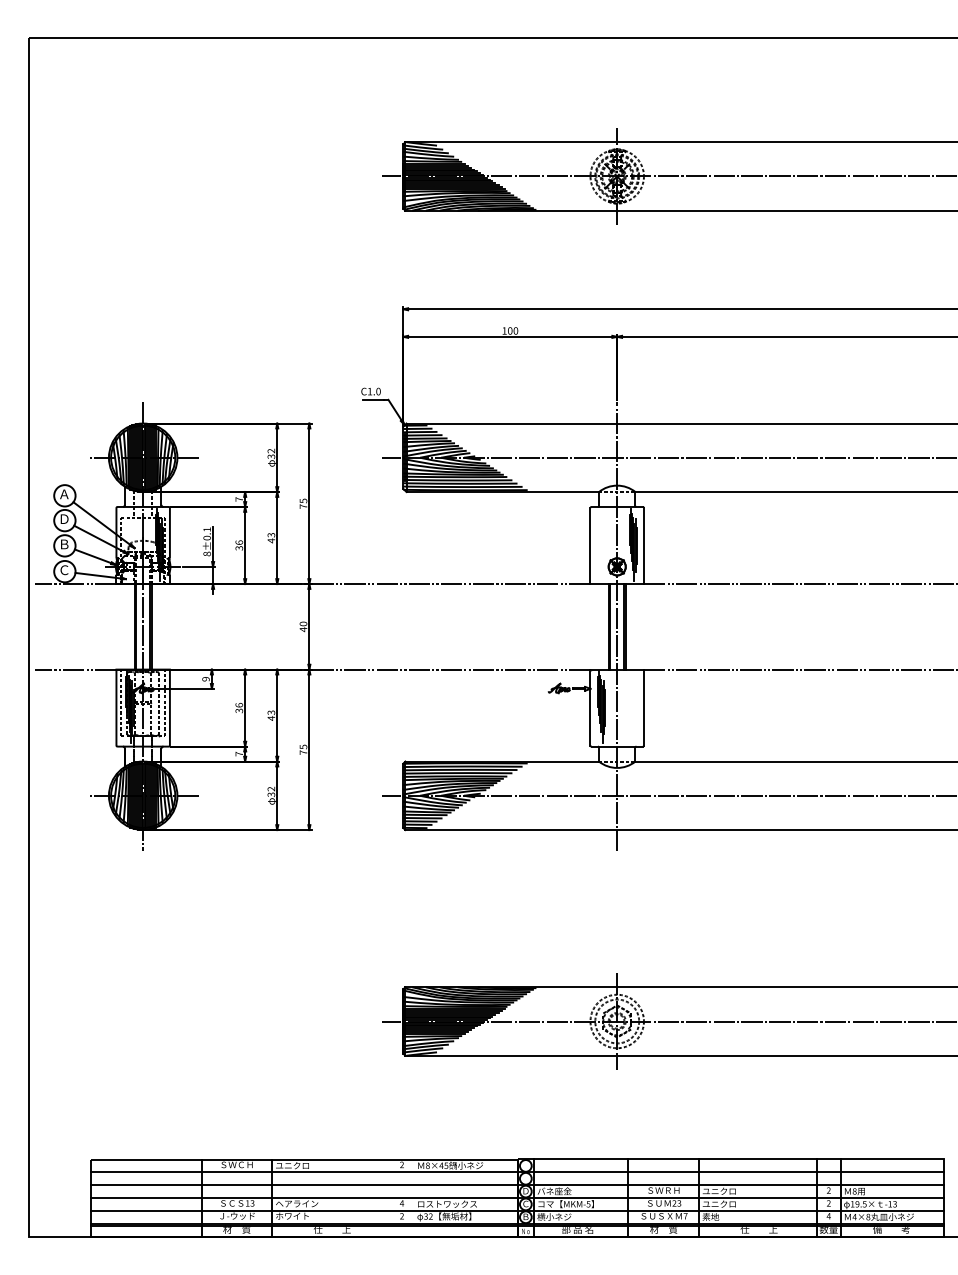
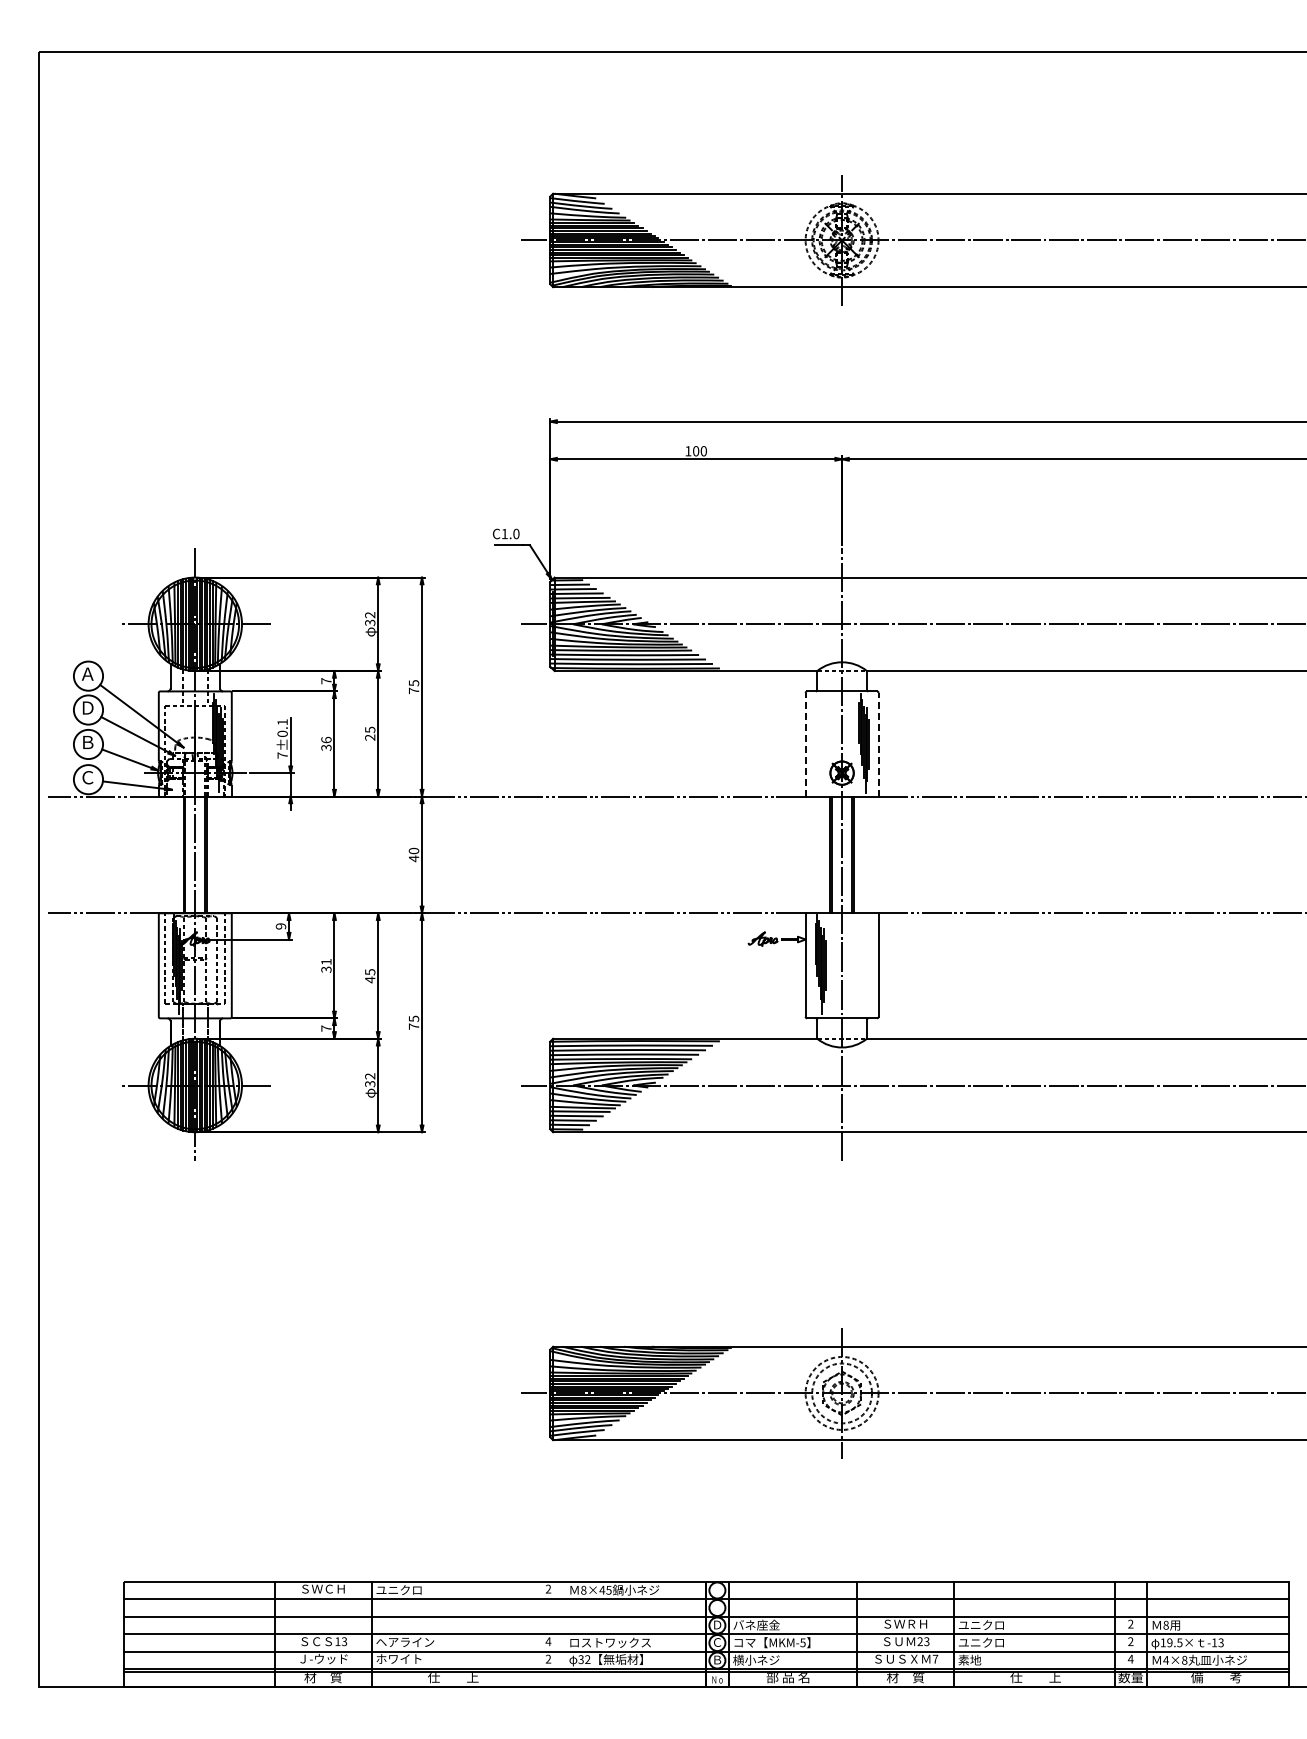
text: (271, 537) -> (370, 733), 43 -> 25
line: (590, 545) -> (805, 744), solid -> dashed
line: (643, 545) -> (878, 744), solid -> dashed
text: (207, 553) -> (282, 755), 8±0.1 -> 7±0.1
text: (239, 704) -> (326, 961), 36 -> 31
text: (270, 712) -> (369, 971), 43 -> 45

